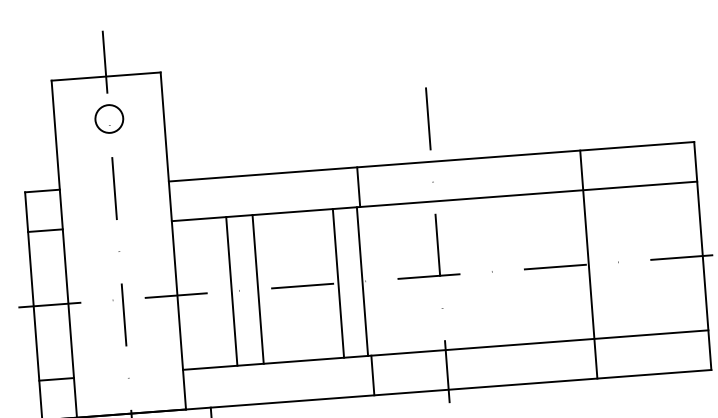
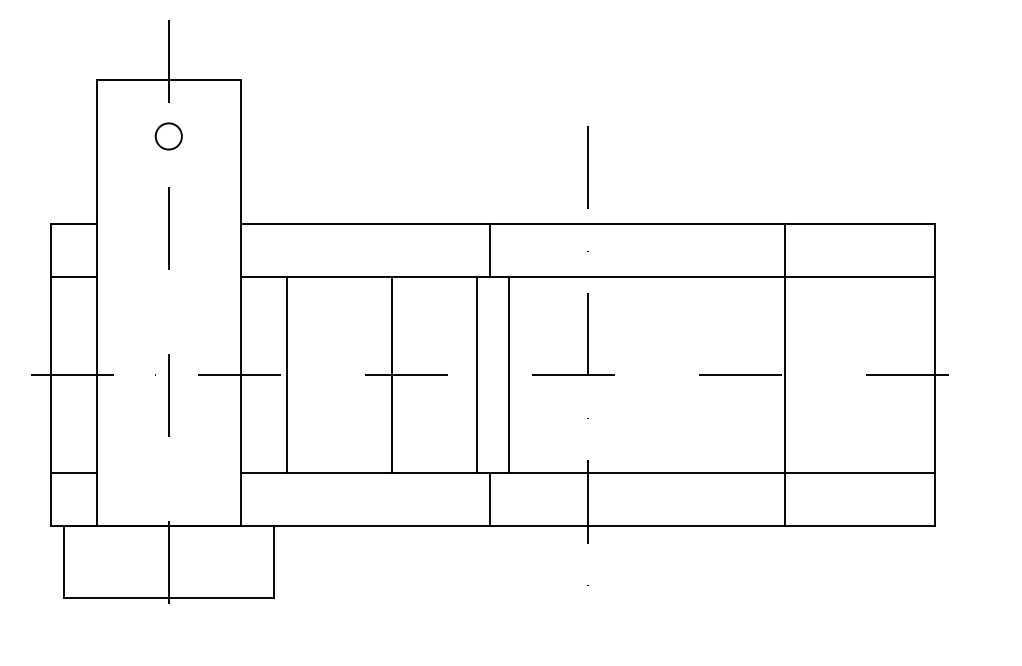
circle: (109, 119) -> (168, 136), size x0.71
line: (362, 281) -> (509, 374), moved
line: (338, 282) -> (476, 374), moved
line: (258, 288) -> (391, 374), moved
line: (231, 290) -> (286, 374), moved

